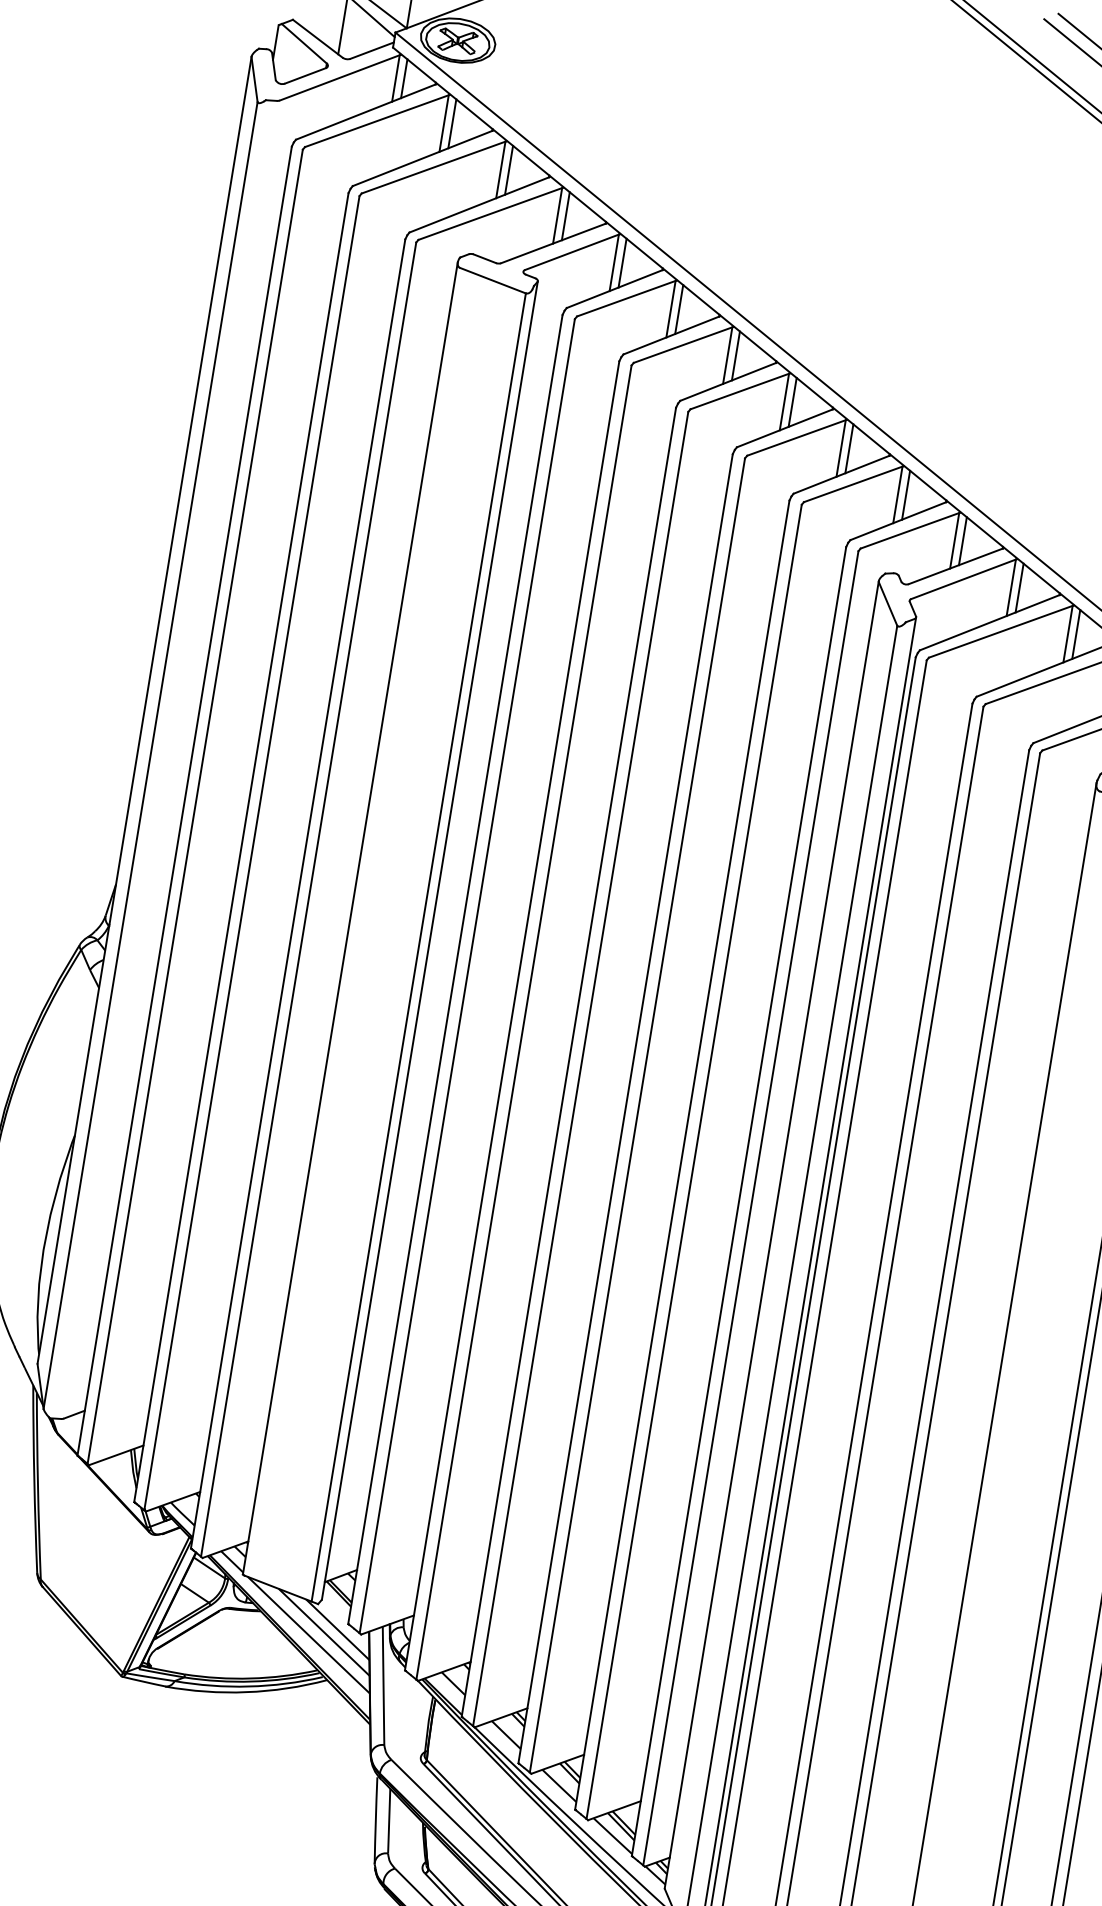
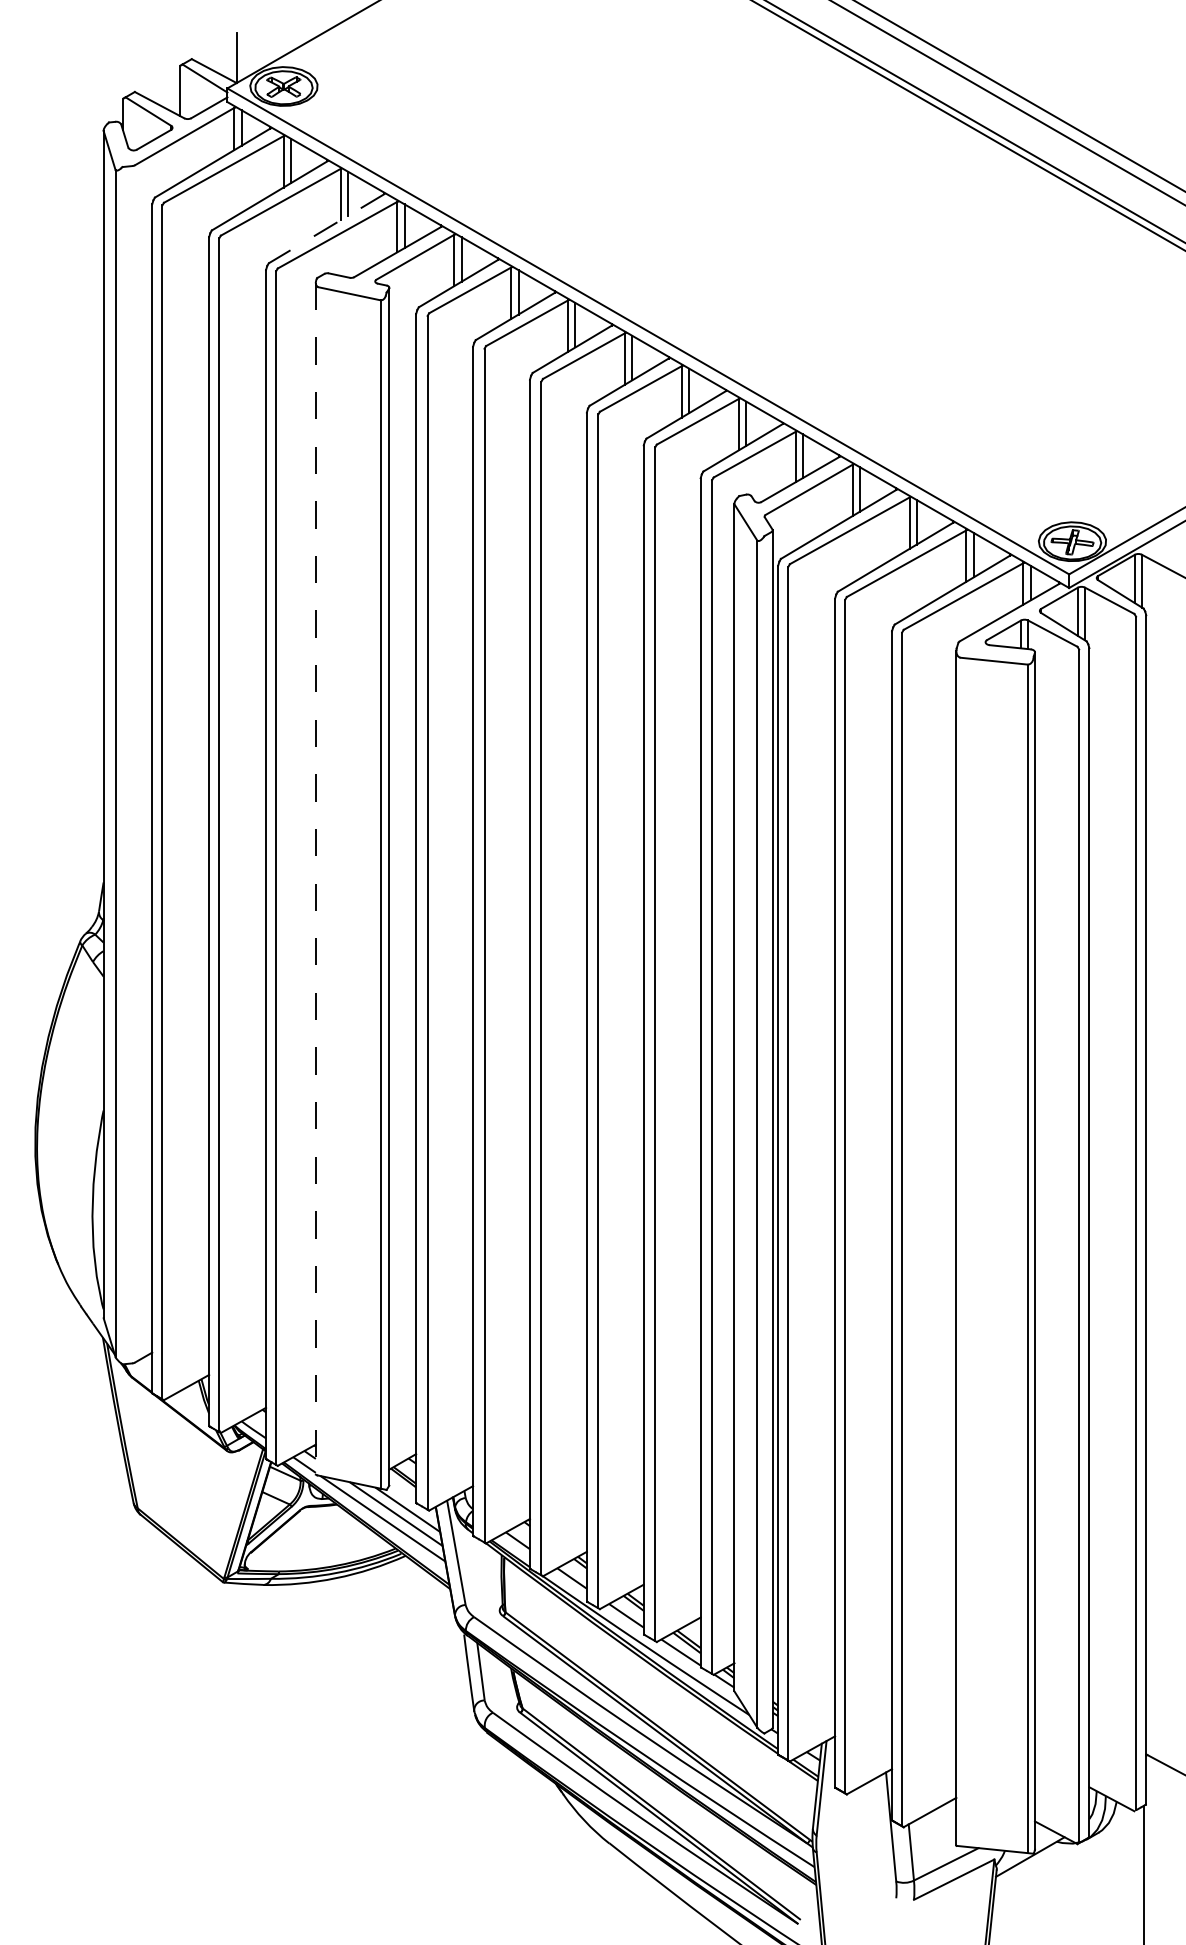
line: (479, 205) -> (326, 229), solid -> dashed
line: (350, 918) -> (315, 878), solid -> dashed

